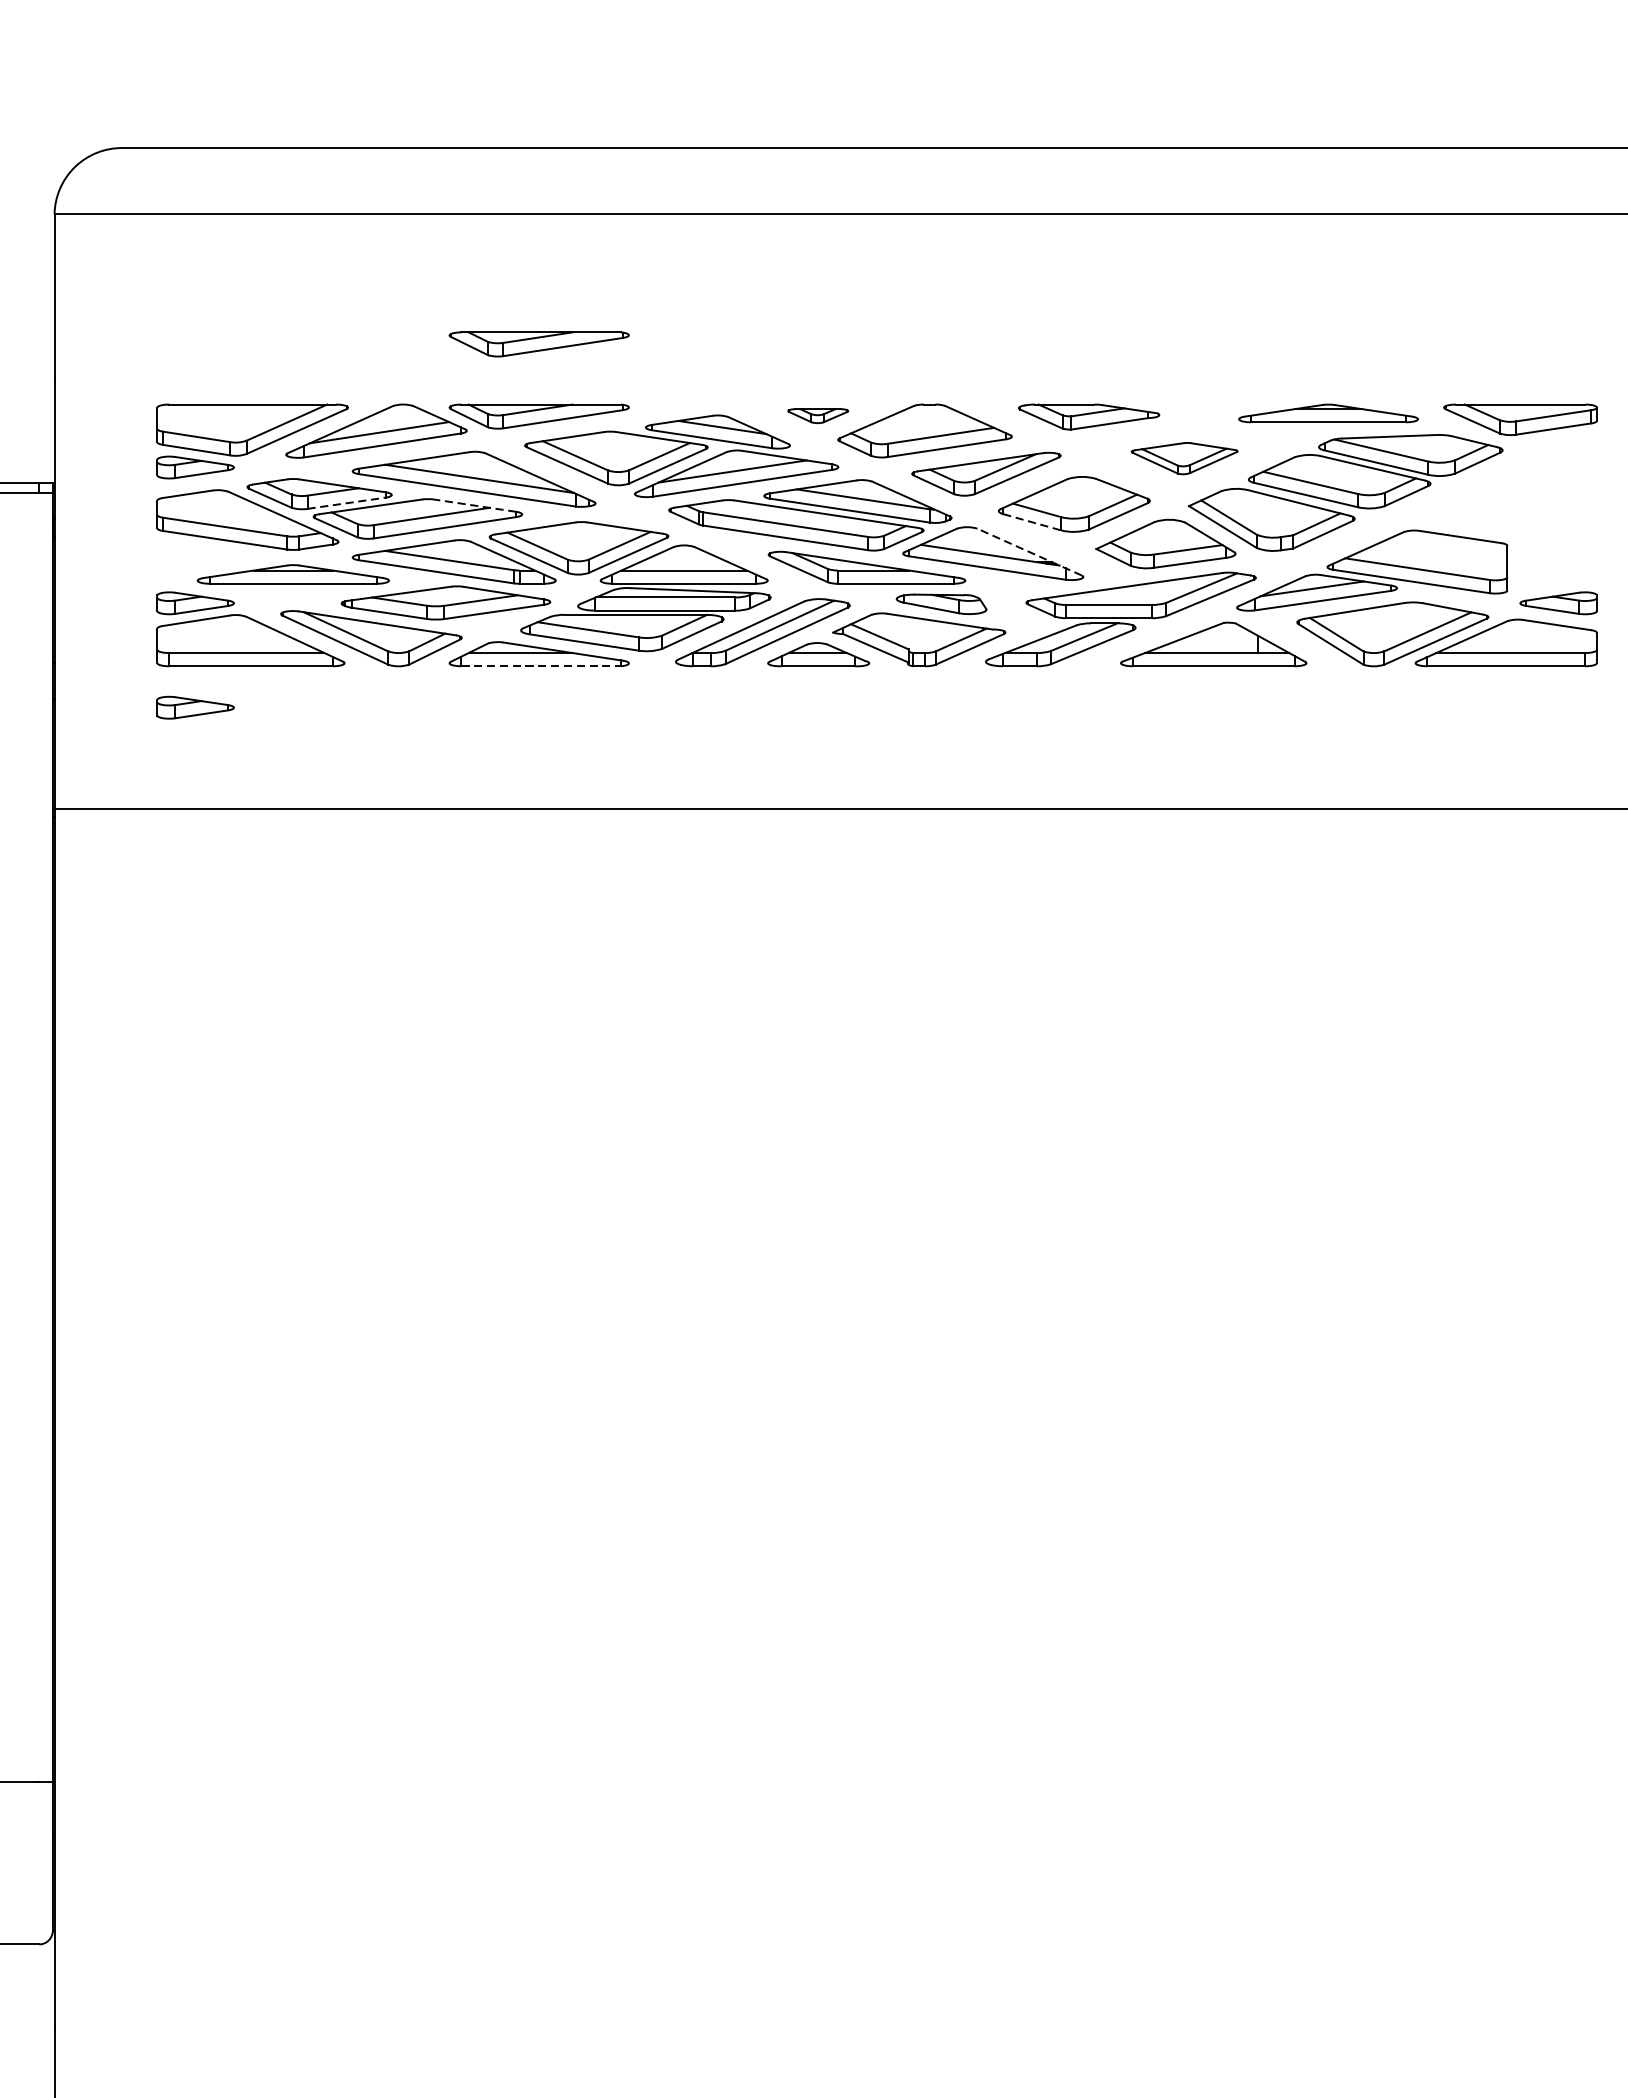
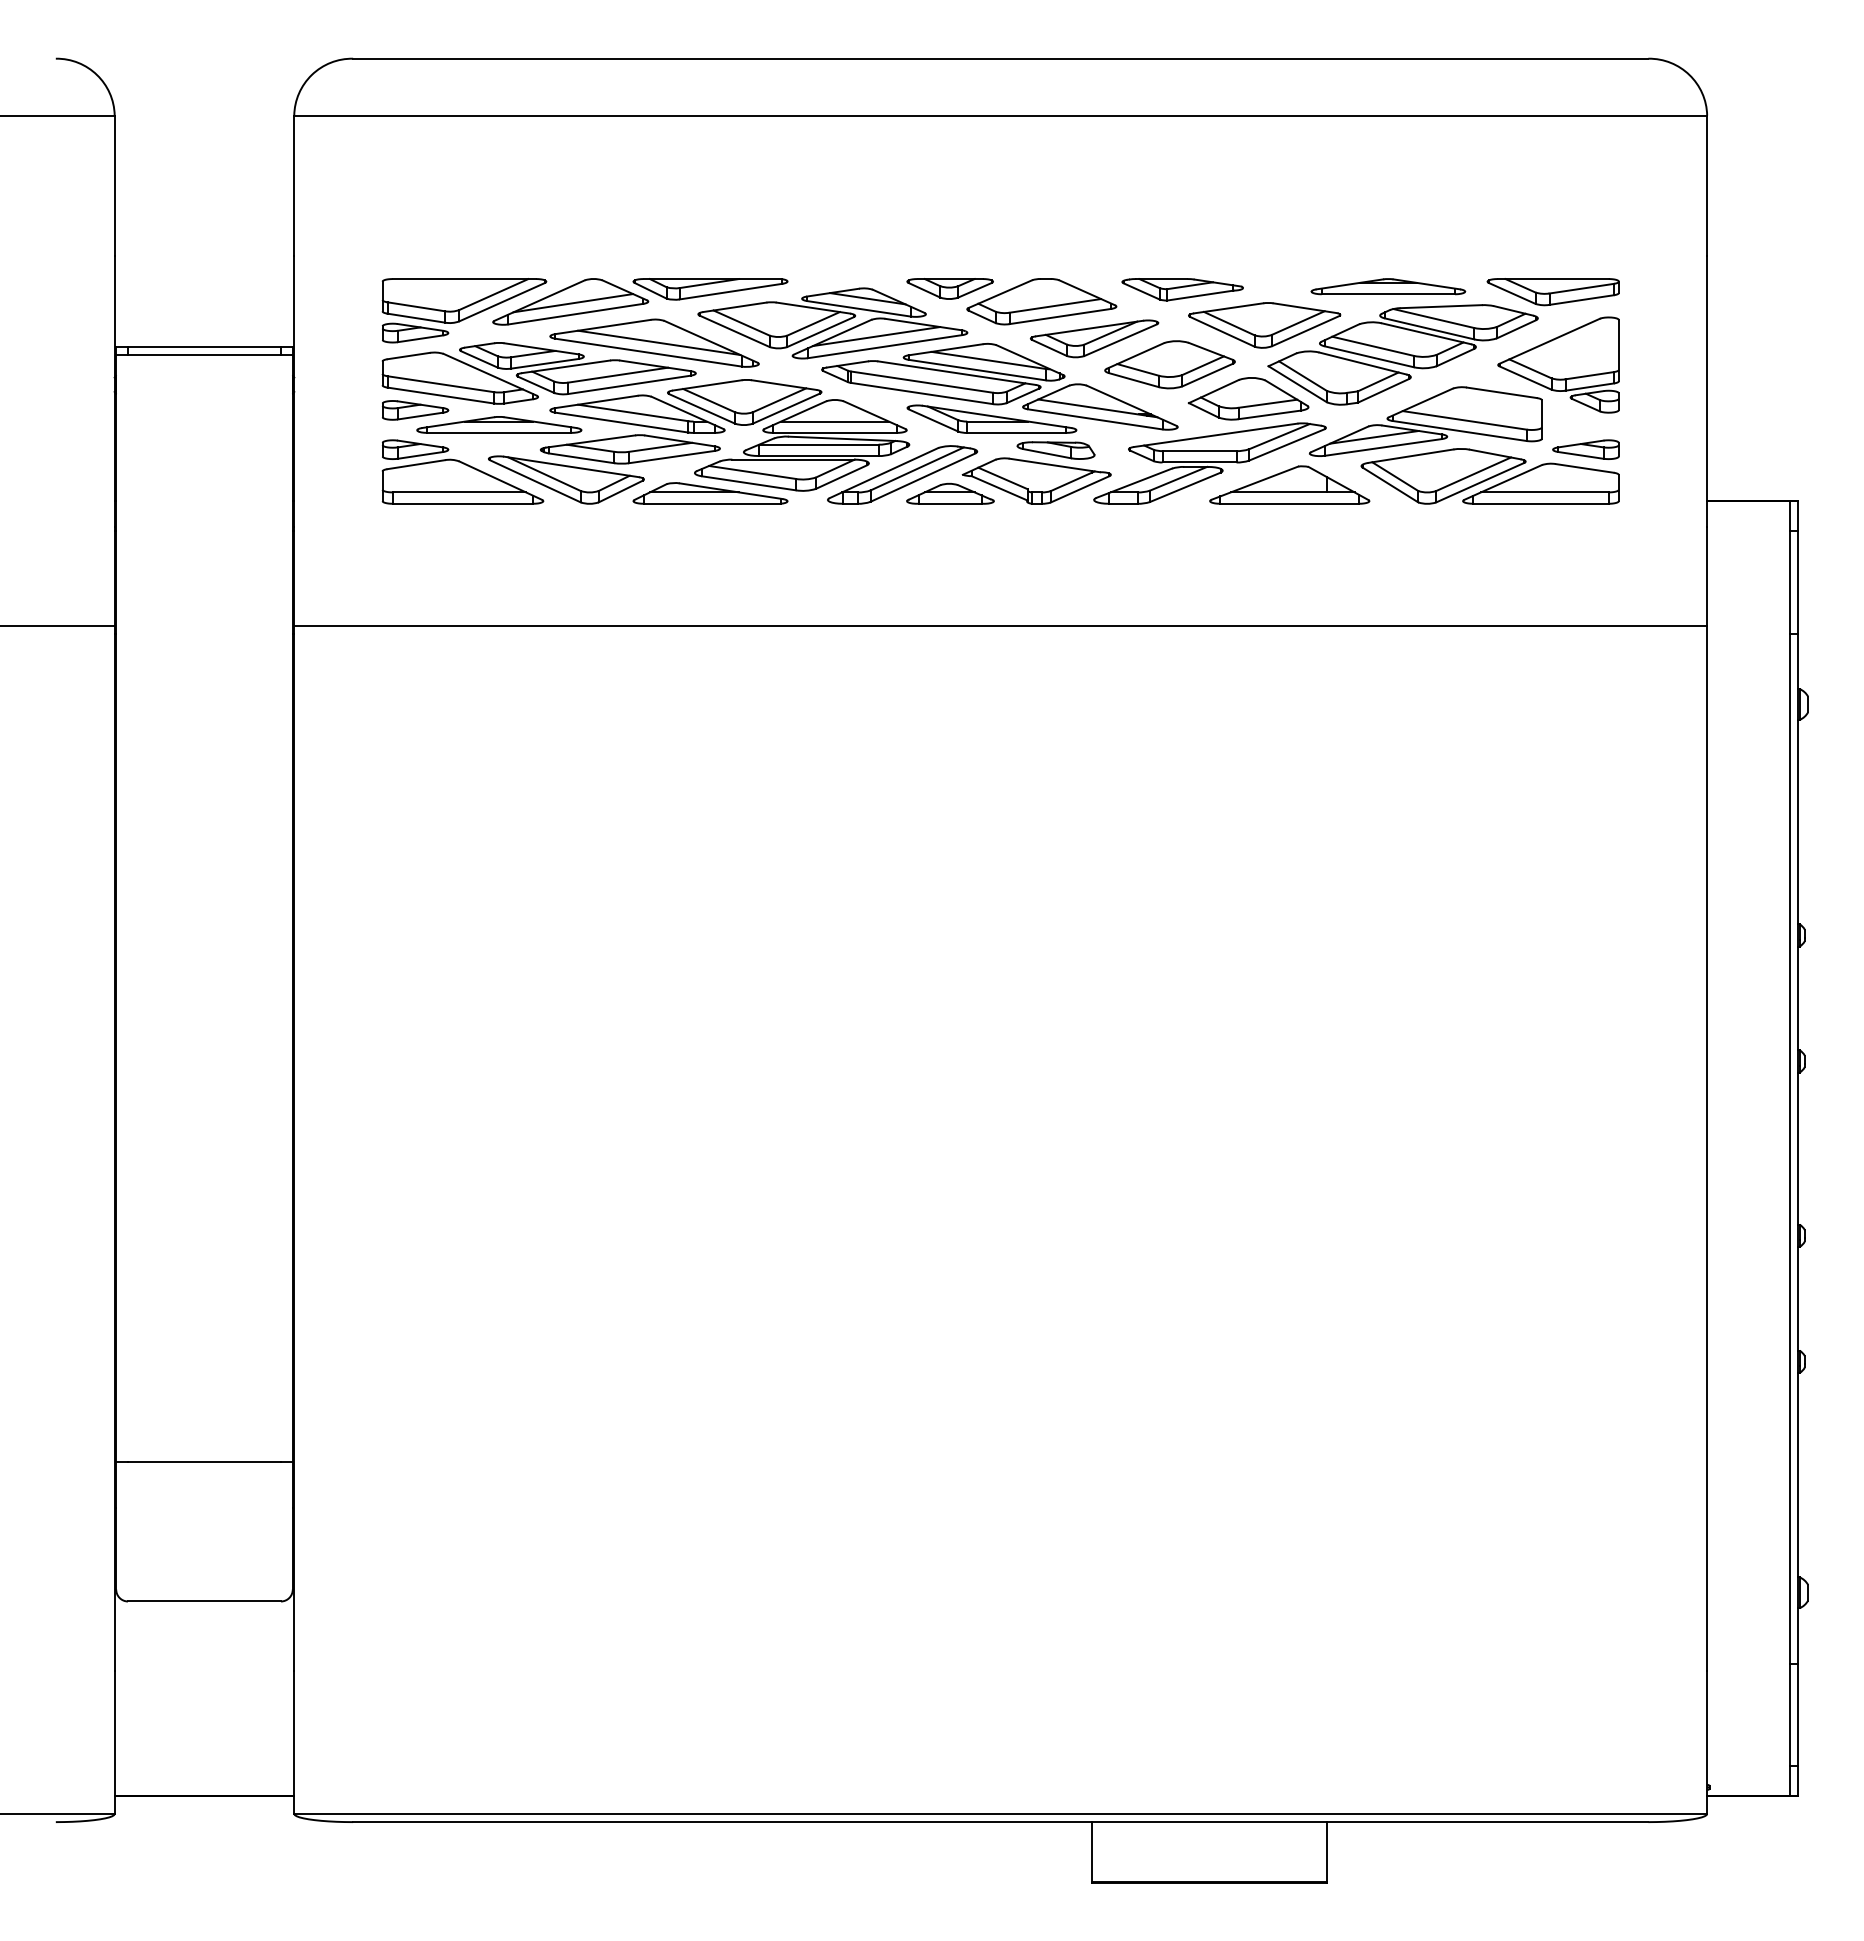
part: (539, 344) -> (710, 227), removed
part: (817, 415) -> (949, 288), size x1.67
part: (1184, 458) -> (1264, 325), size x1.67
line: (347, 502) -> (545, 363), dashed -> solid
part: (1526, 504) -> (1558, 364), added
line: (475, 505) -> (655, 365), dashed -> solid
line: (1031, 522) -> (1133, 380), dashed -> solid
line: (1029, 551) -> (1131, 405), dashed -> solid
line: (541, 665) -> (712, 503), dashed -> solid
part: (195, 707) -> (415, 410), moved

